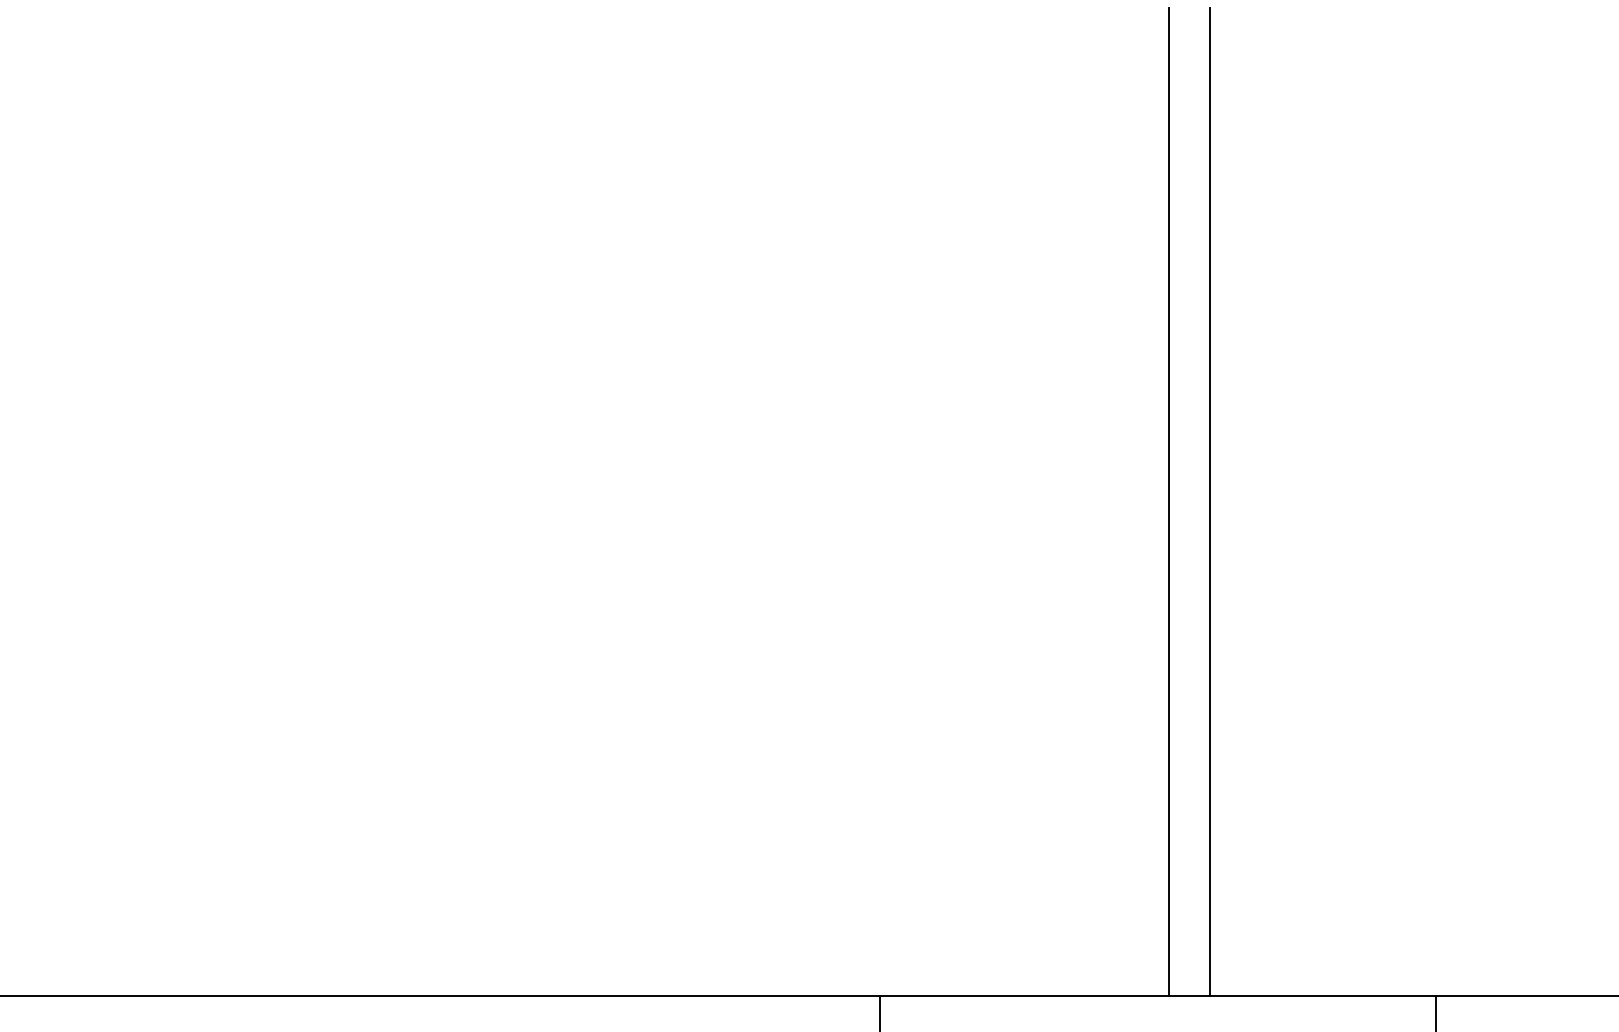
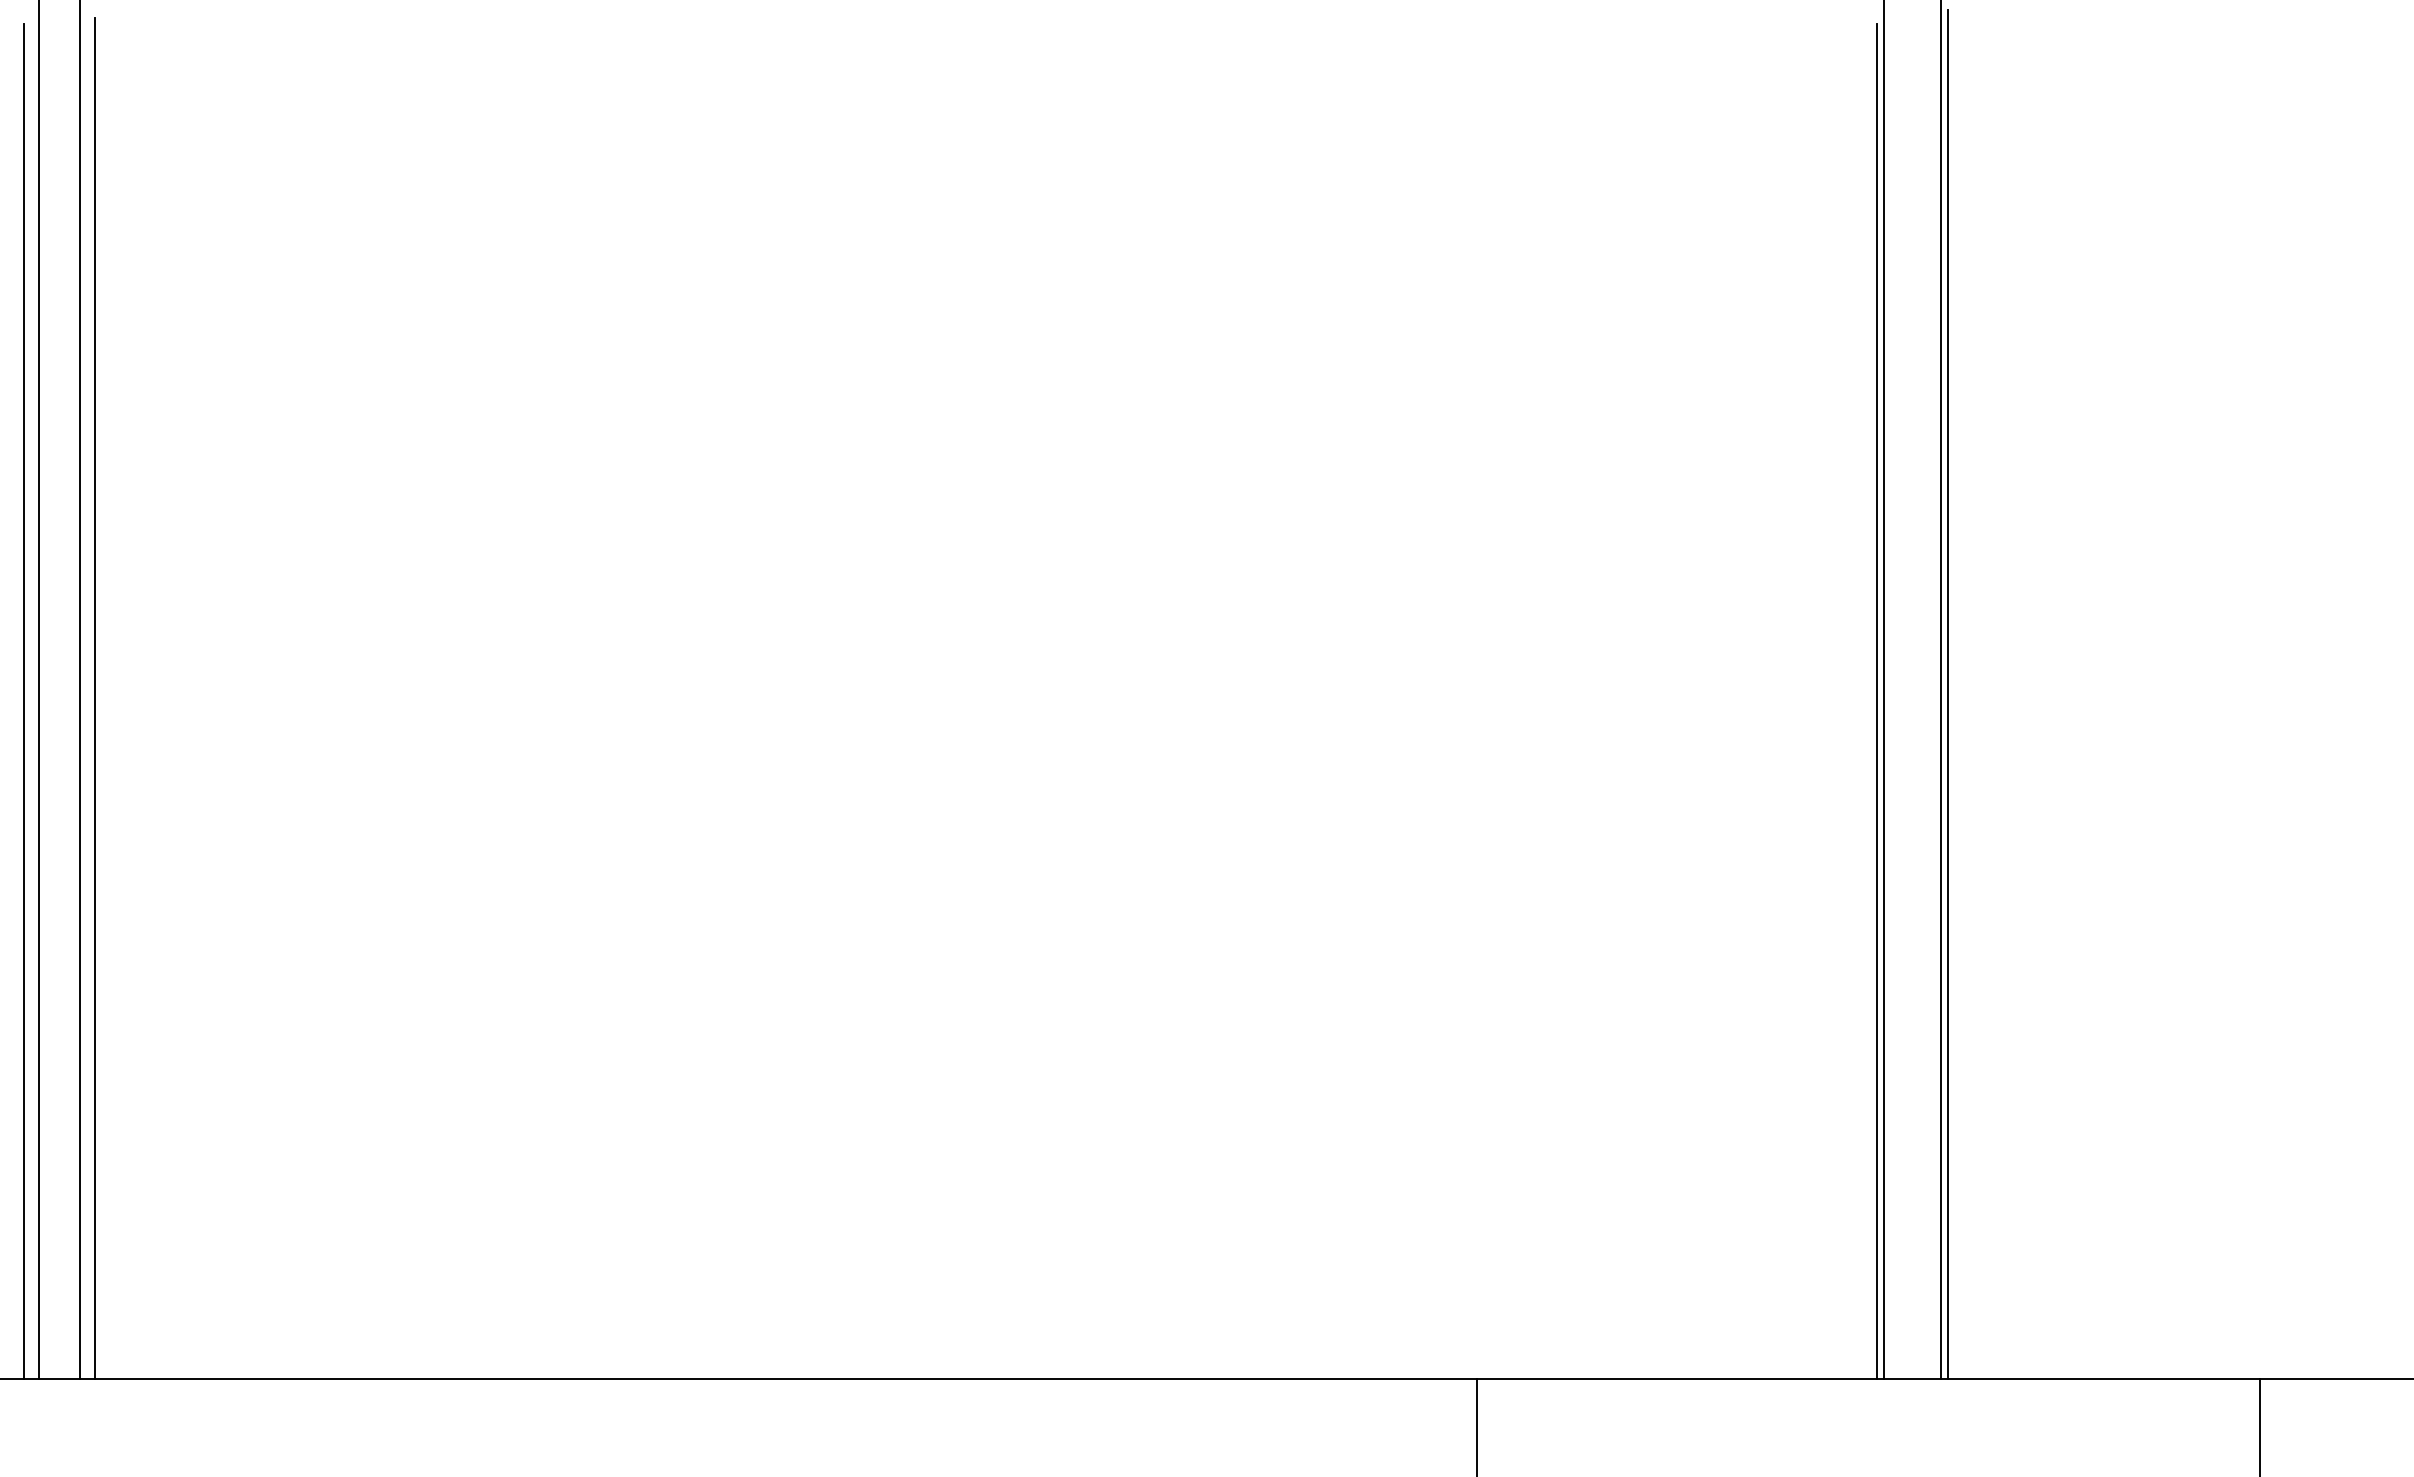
line: (1214, 509) -> (1947, 693), added
line: (1164, 514) -> (1877, 701), added

